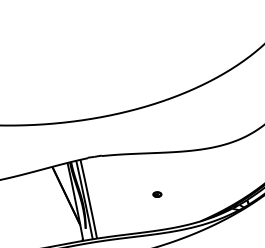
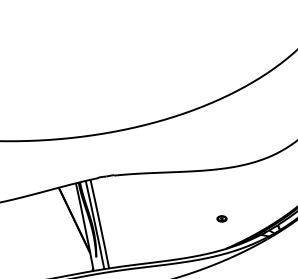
part: (156, 194) -> (221, 218), moved

